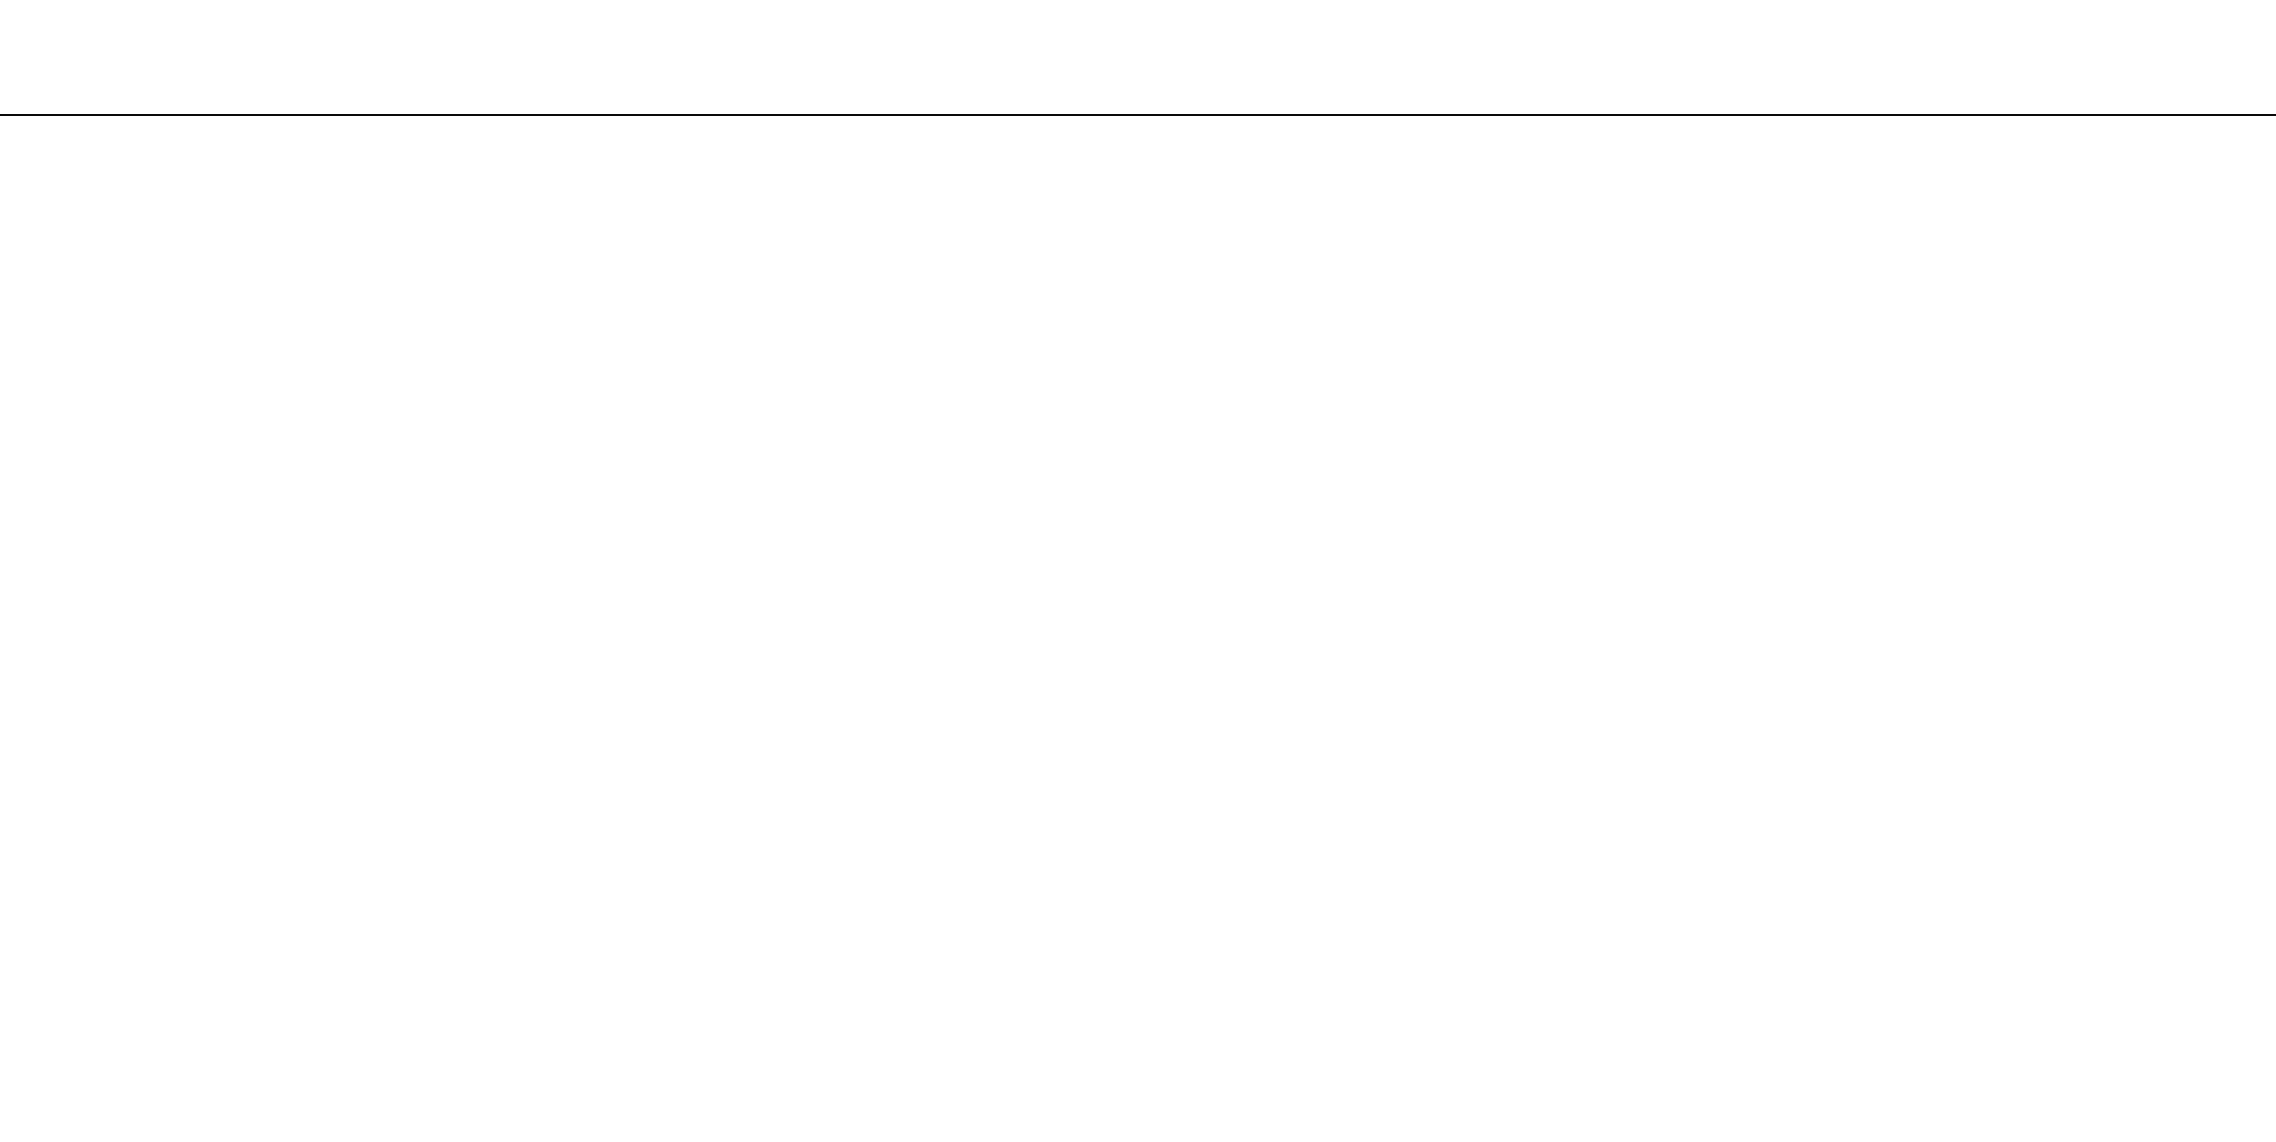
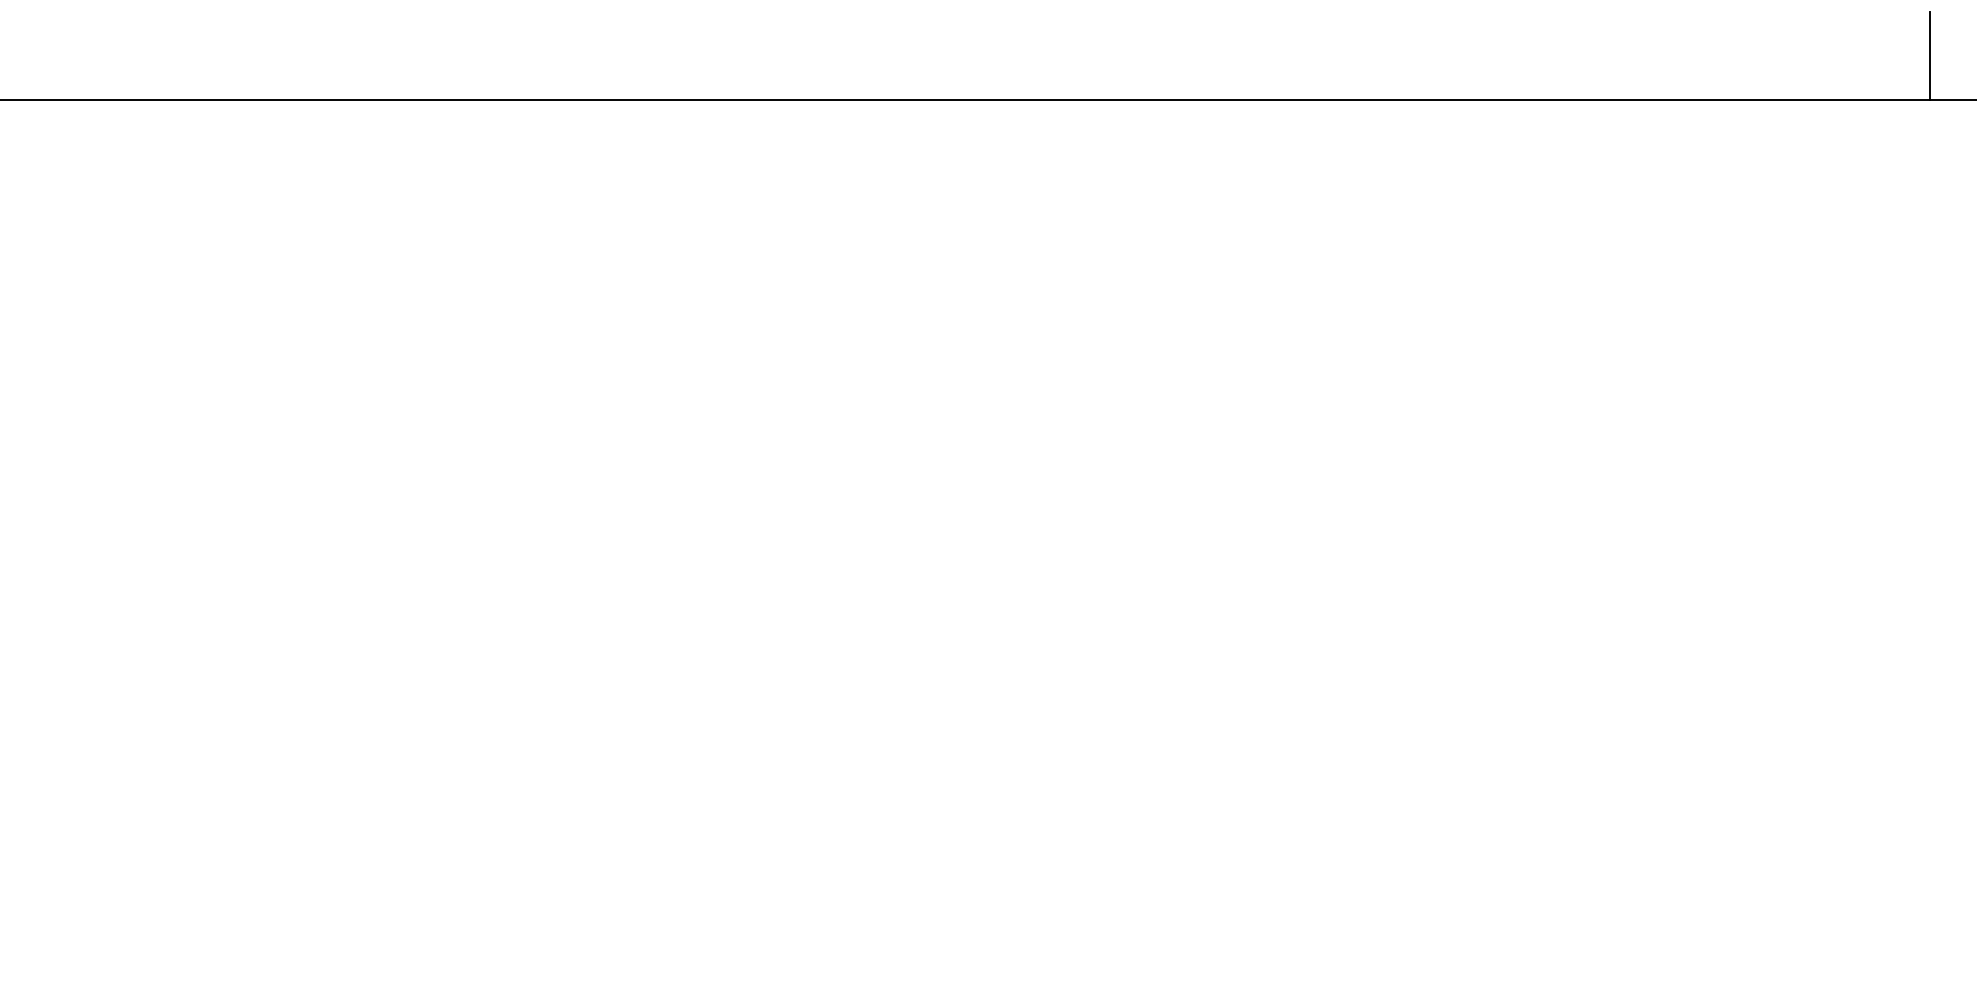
line: (2222, 63) -> (1930, 55), added

